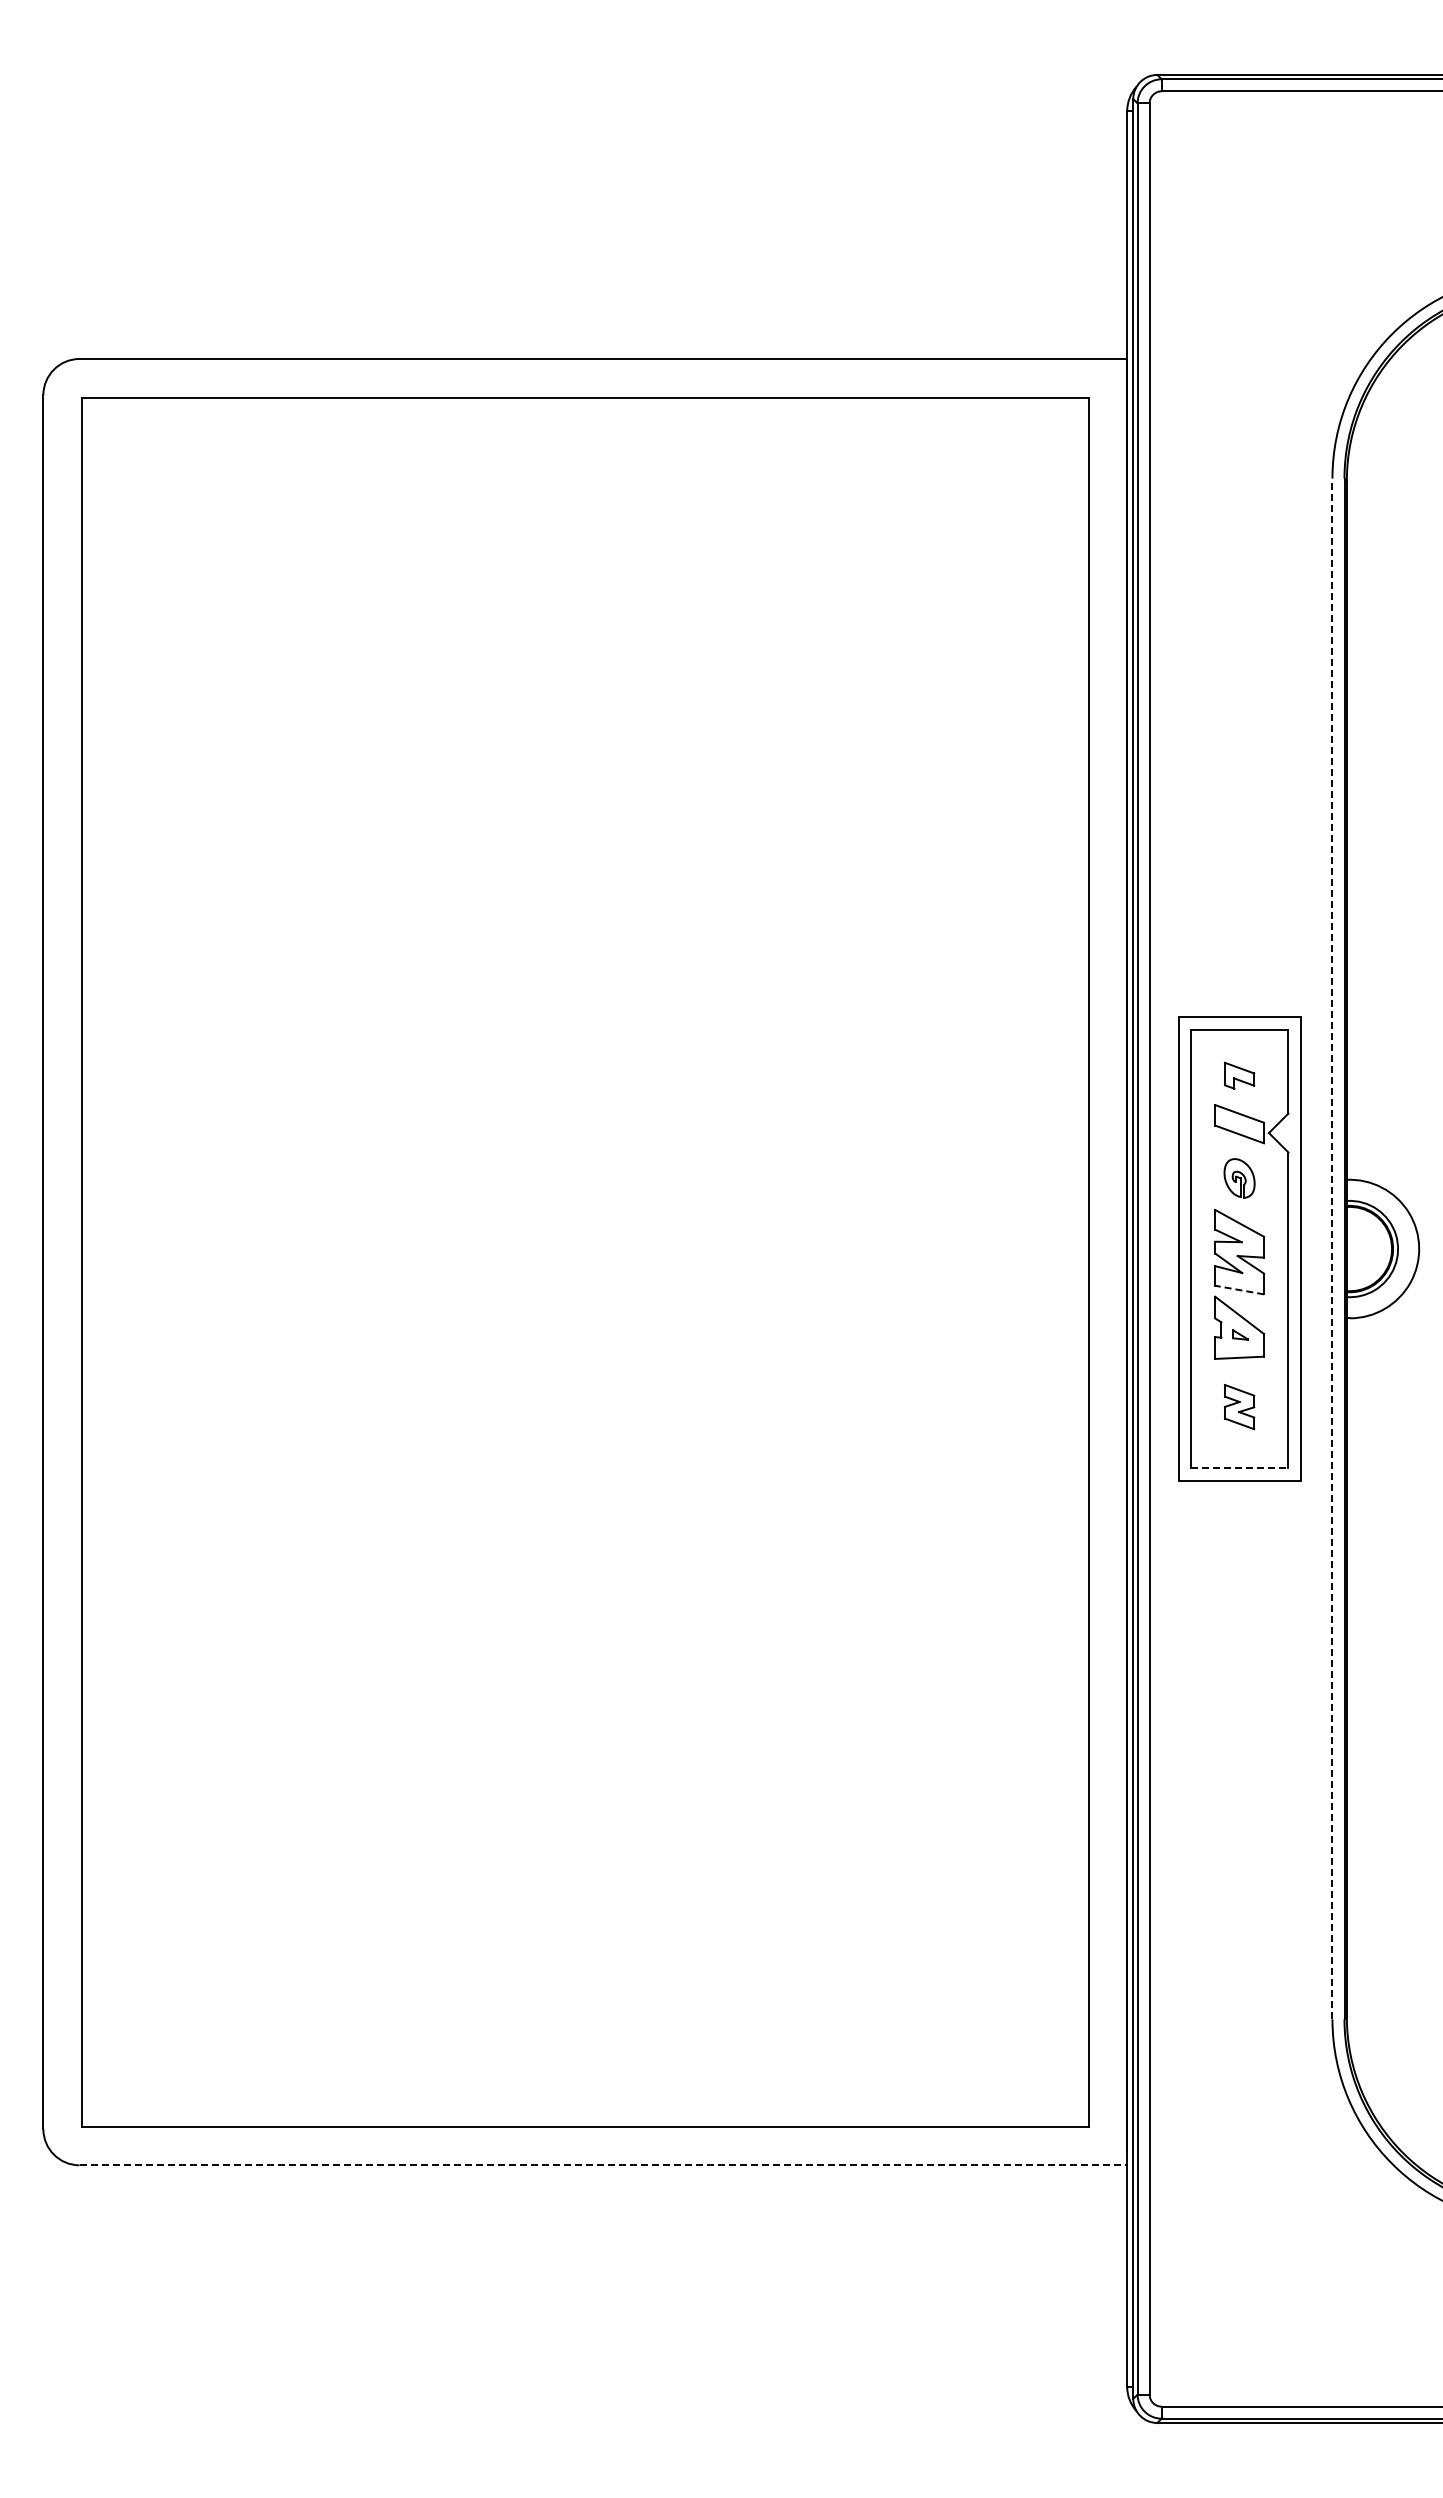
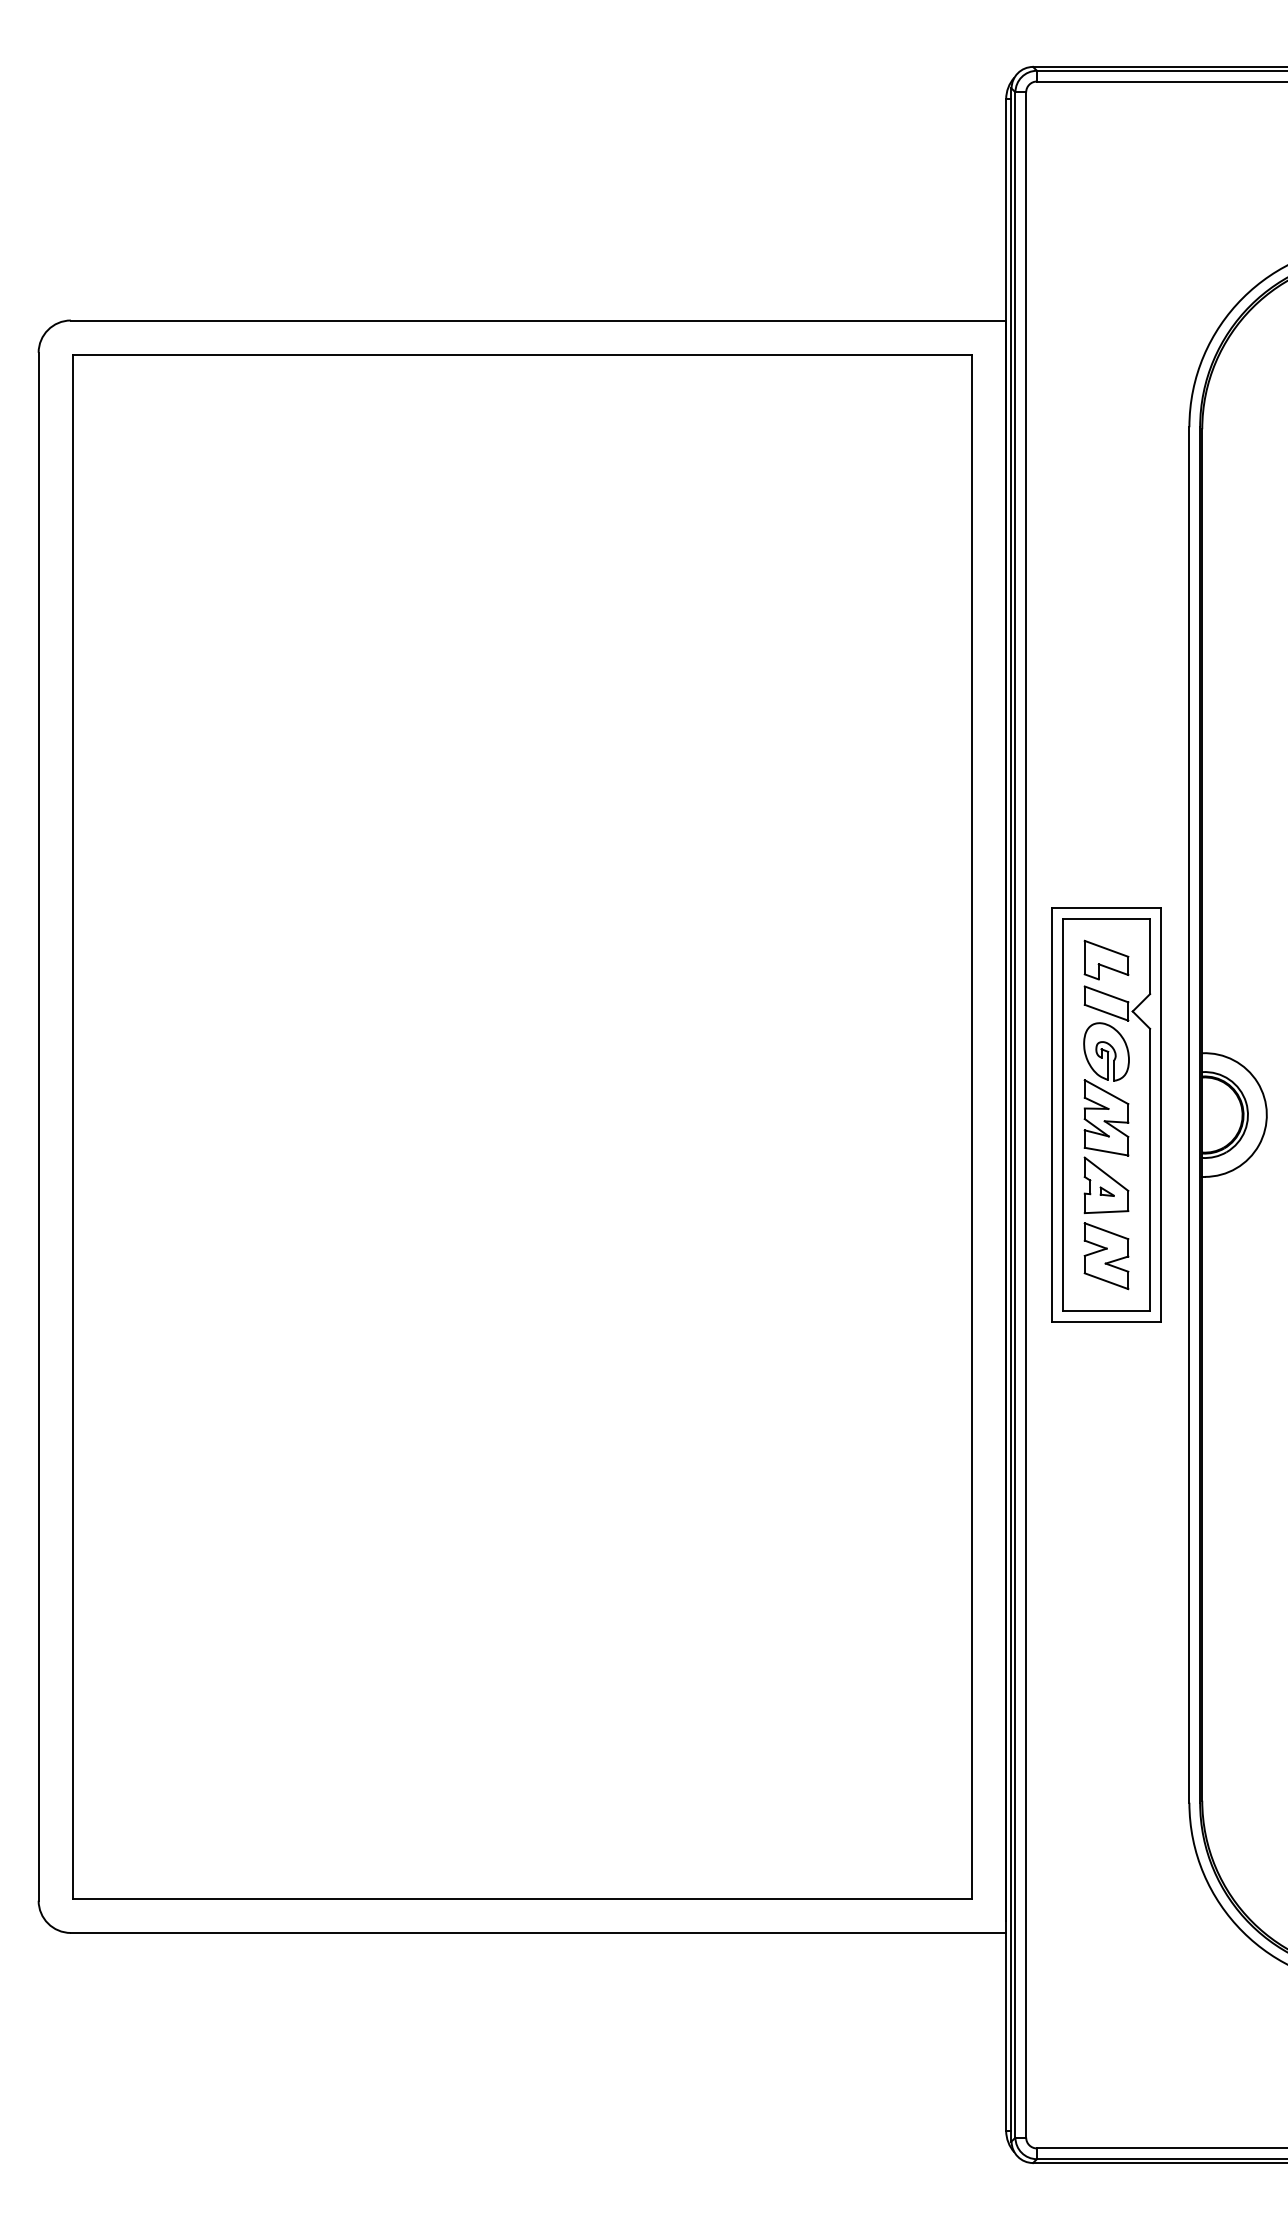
part: (1239, 1075) -> (1106, 960), size x1.67
part: (1239, 1178) -> (1106, 1052), size x1.67
line: (1332, 1248) -> (1189, 1114), dashed -> solid
line: (1239, 1290) -> (1106, 1152), dashed -> solid
part: (1239, 1406) -> (1106, 1255), size x1.67
line: (1239, 1468) -> (1106, 1310), dashed -> solid
line: (603, 2165) -> (538, 1933), dashed -> solid

